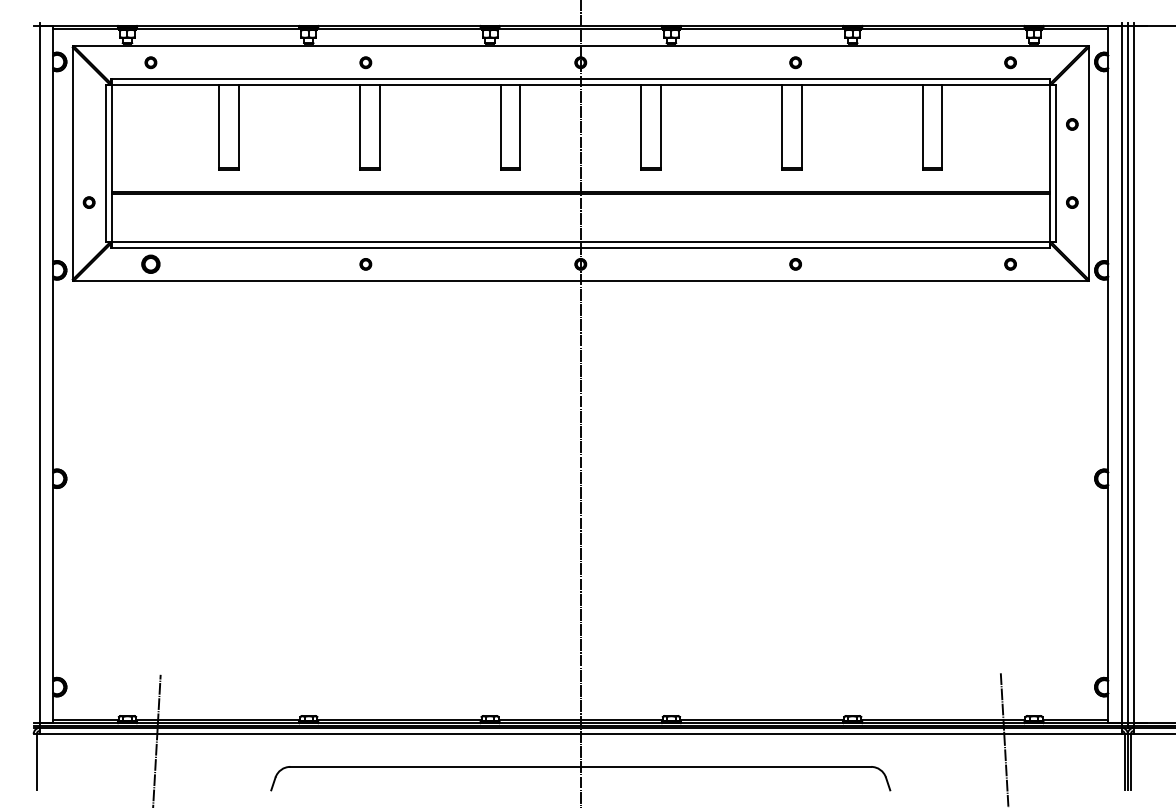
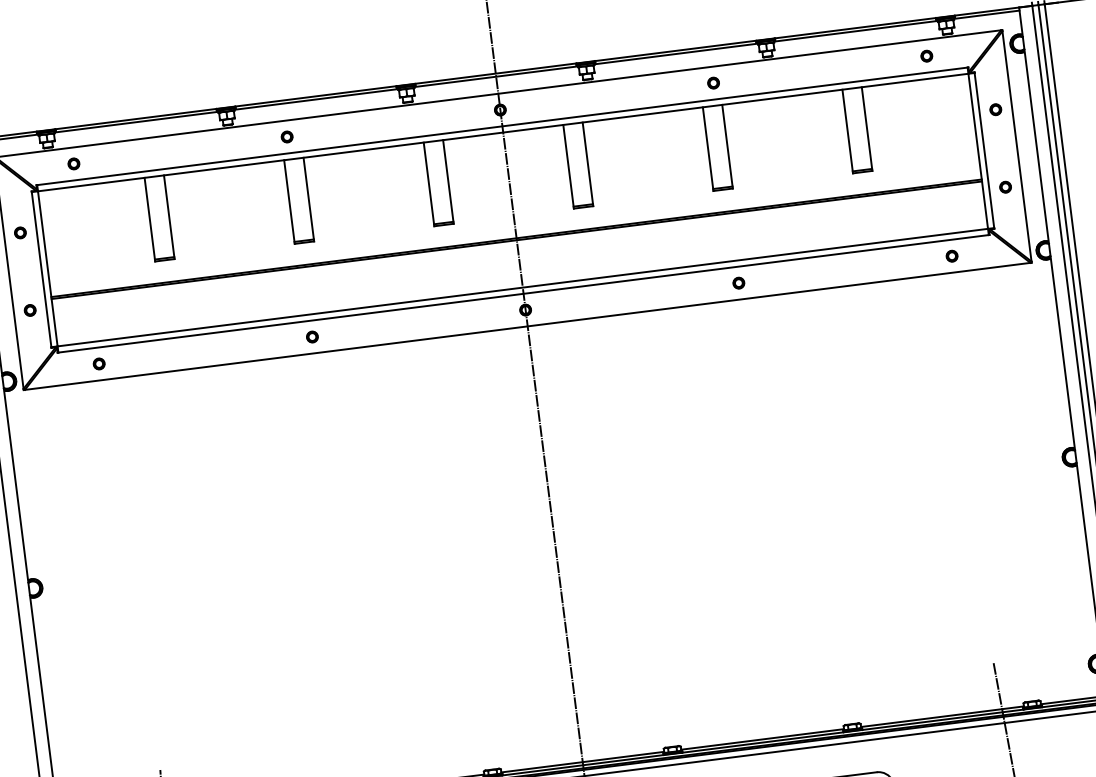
part: (88, 124) -> (19, 233), added
part: (150, 264) -> (98, 364), size x0.62

